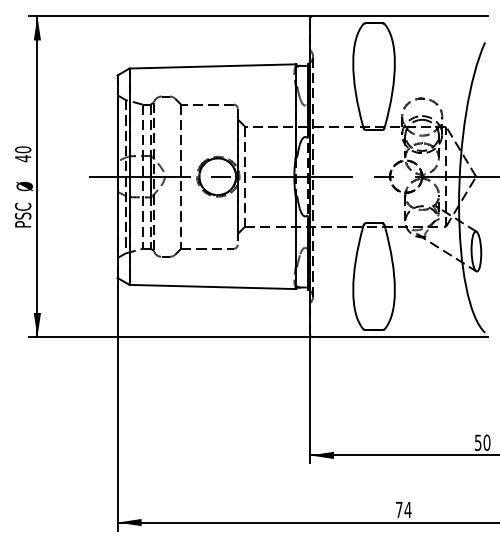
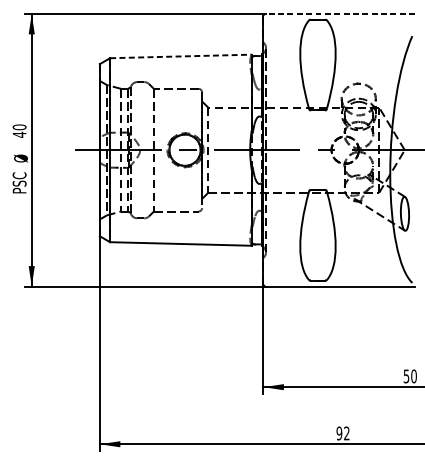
line: (400, 16) -> (340, 13), solid -> dashed
line: (213, 66) -> (181, 56), solid -> dashed
text: (403, 509) -> (343, 433), 74 -> 92

